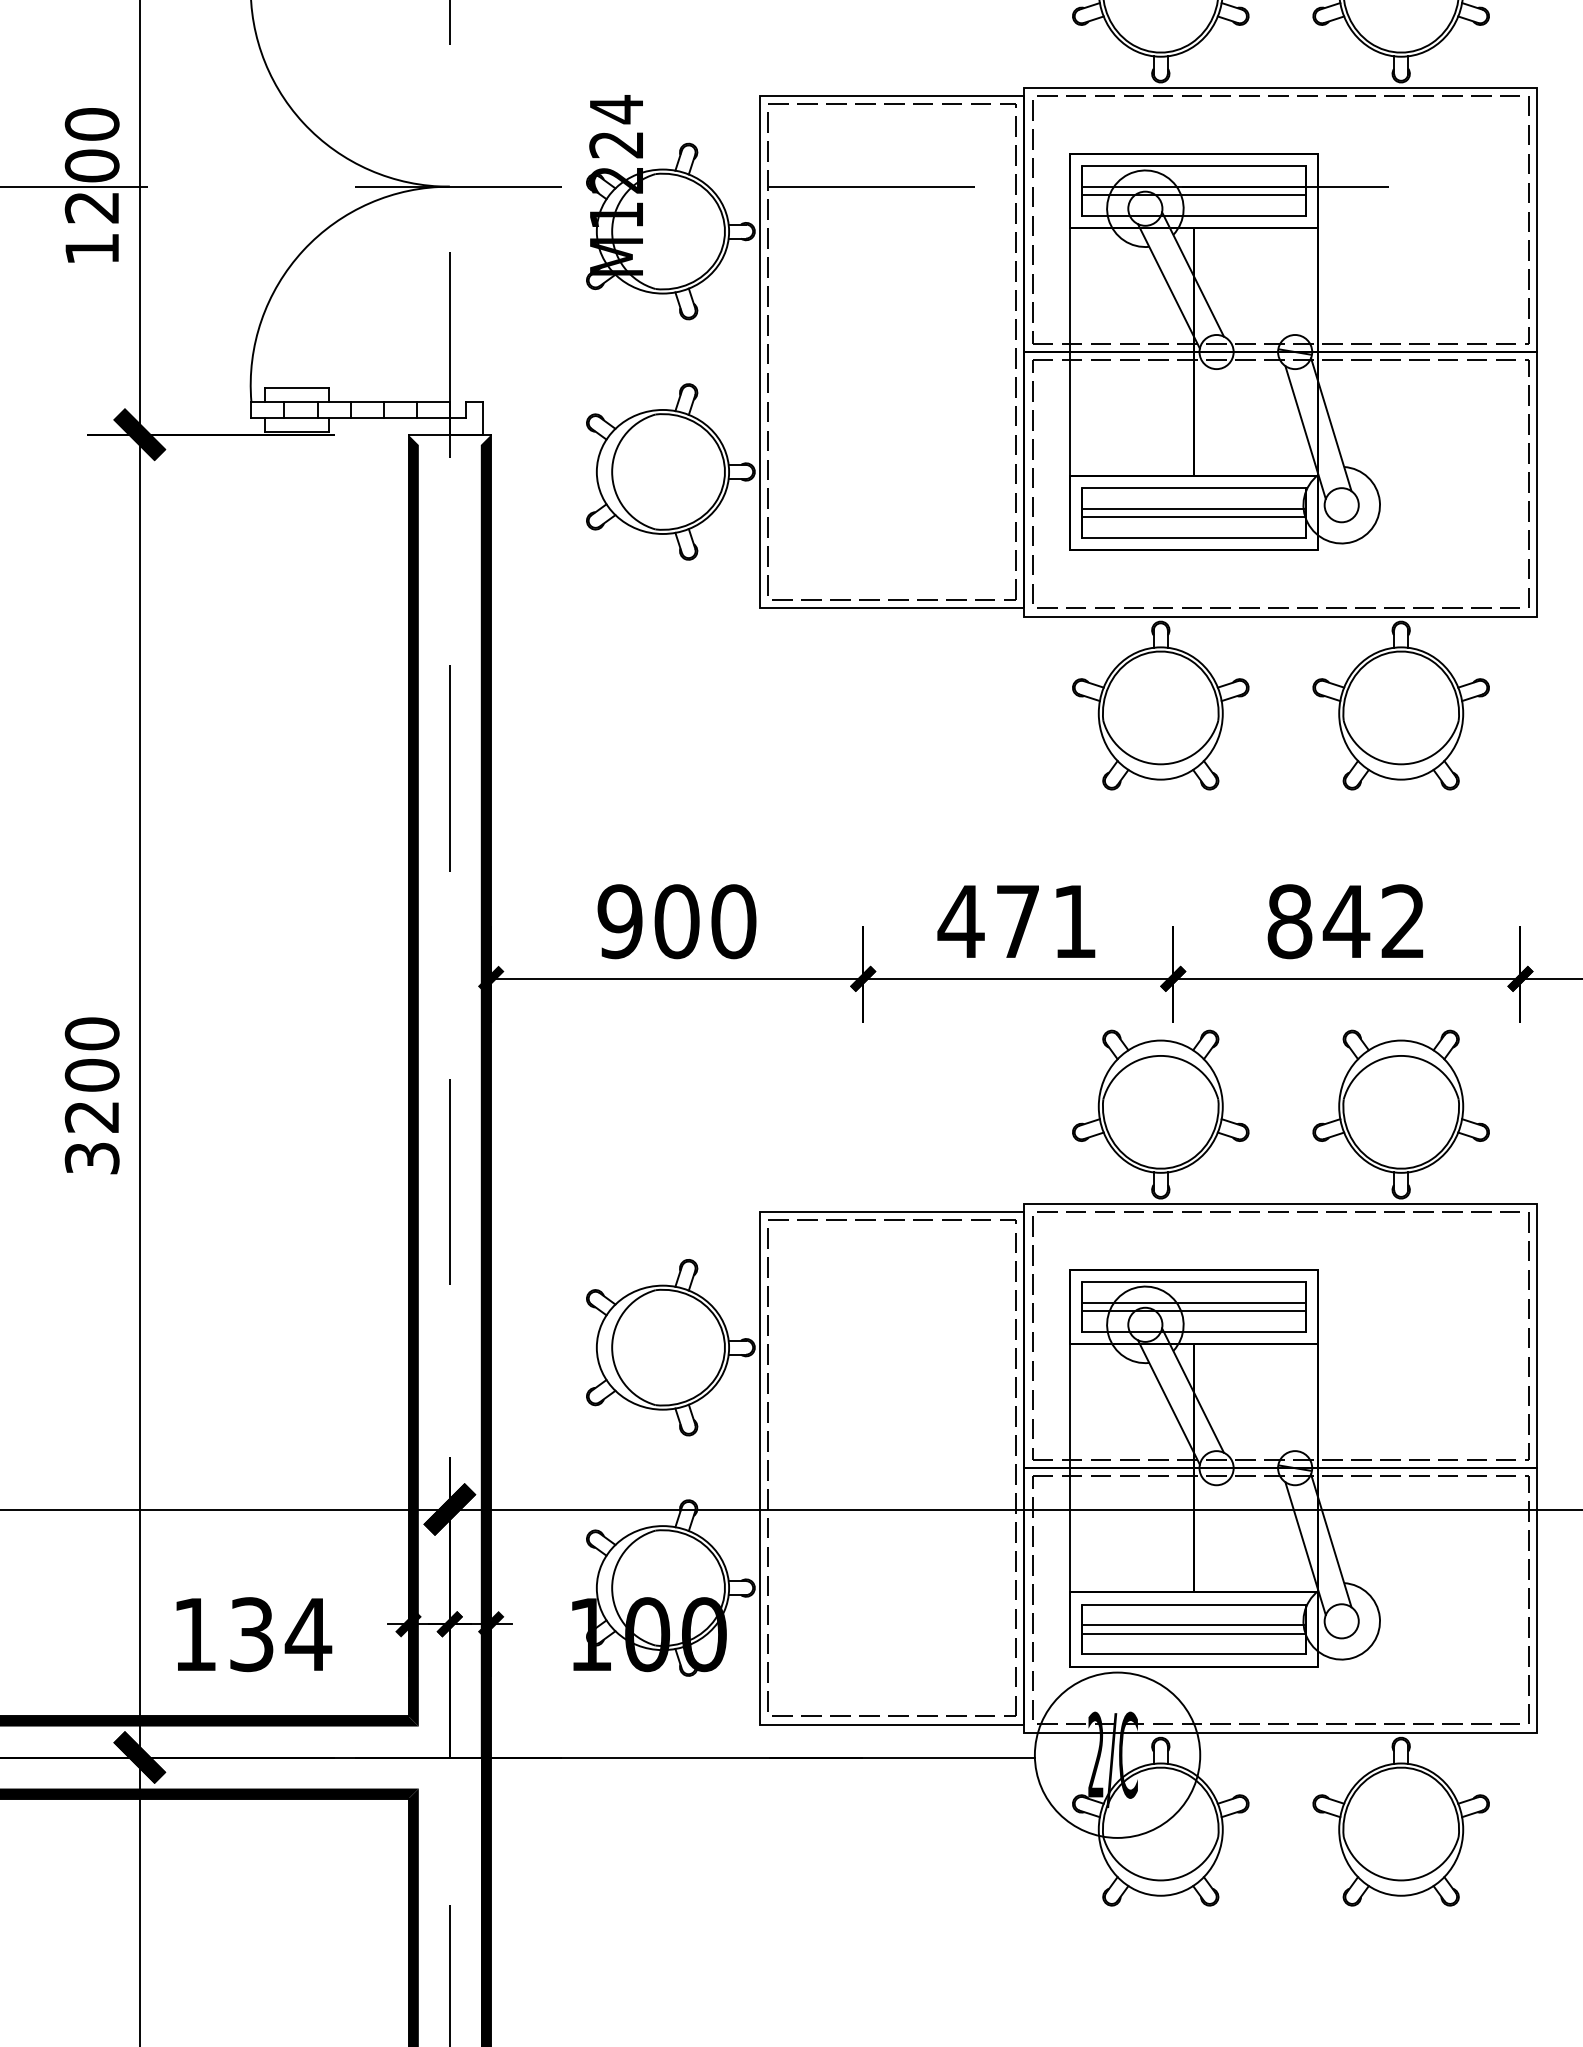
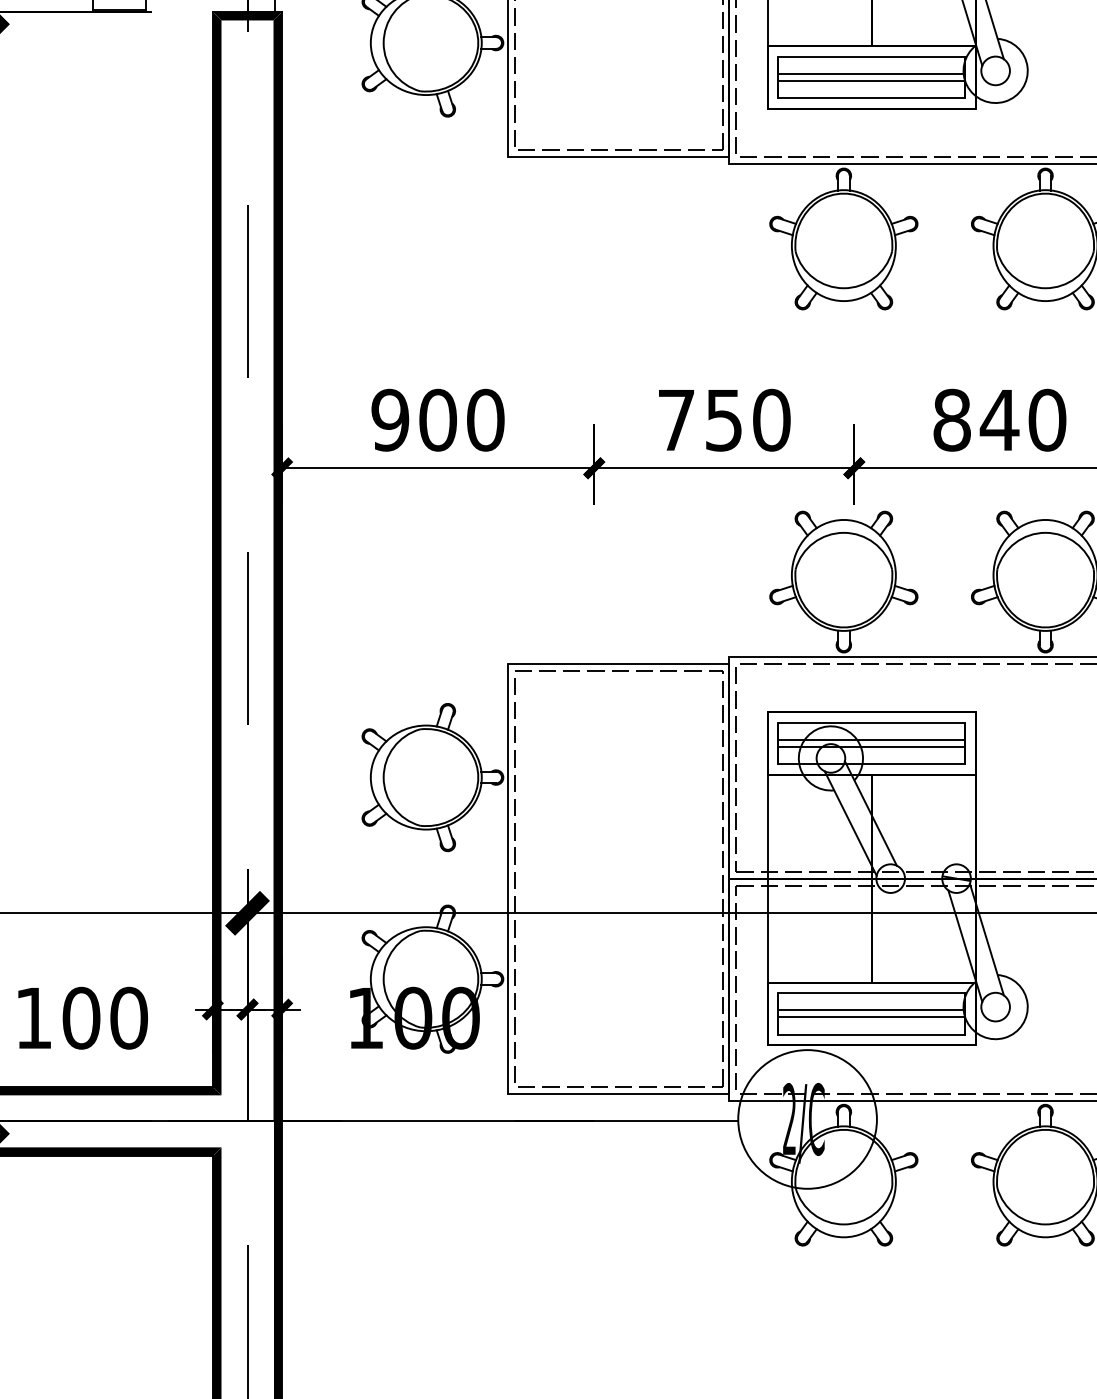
fill: (449, 439) -> (247, 15), added
text: (1017, 921) -> (723, 420), 471 -> 750
text: (1403, 921) -> (1047, 420), 842 -> 840
text: (280, 1634) -> (105, 1018), 134 -> 100

